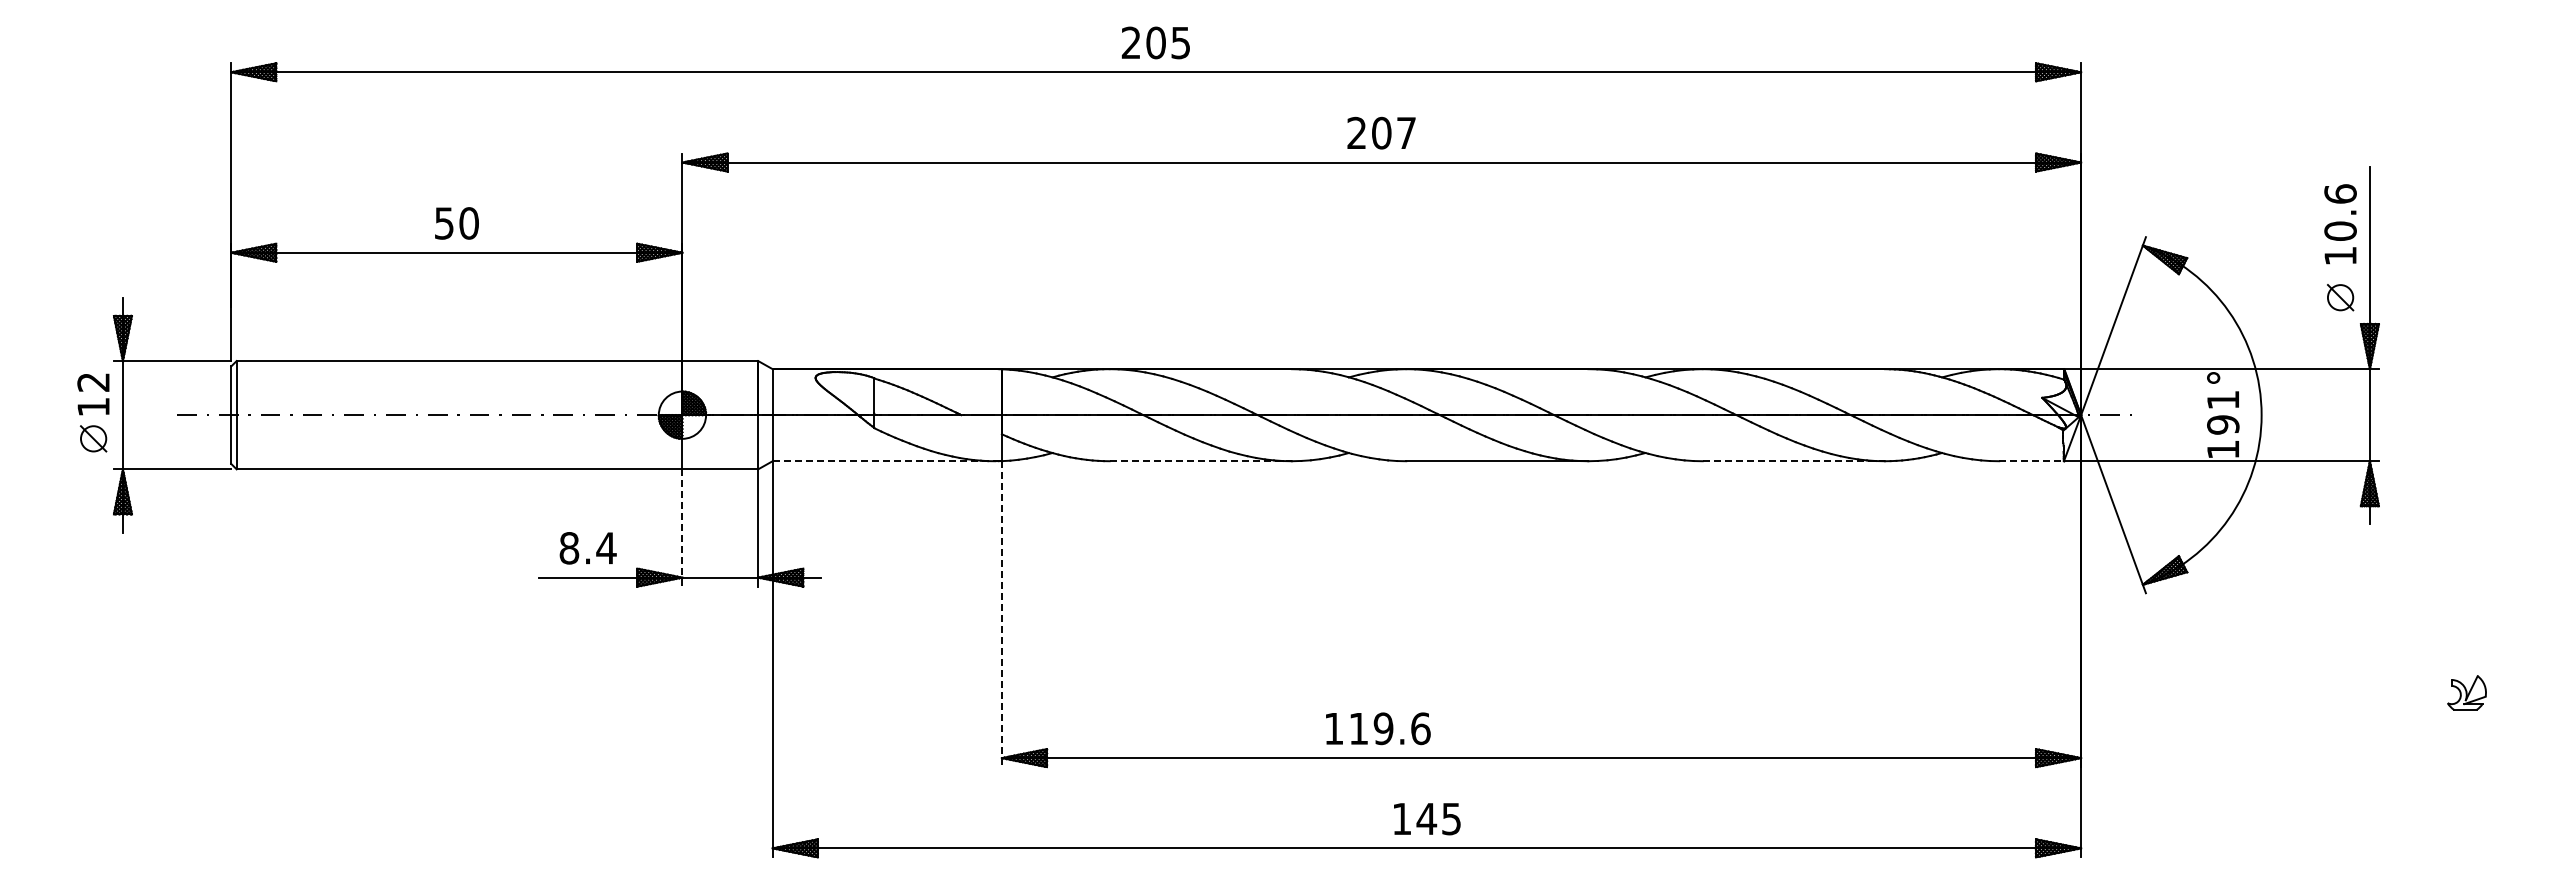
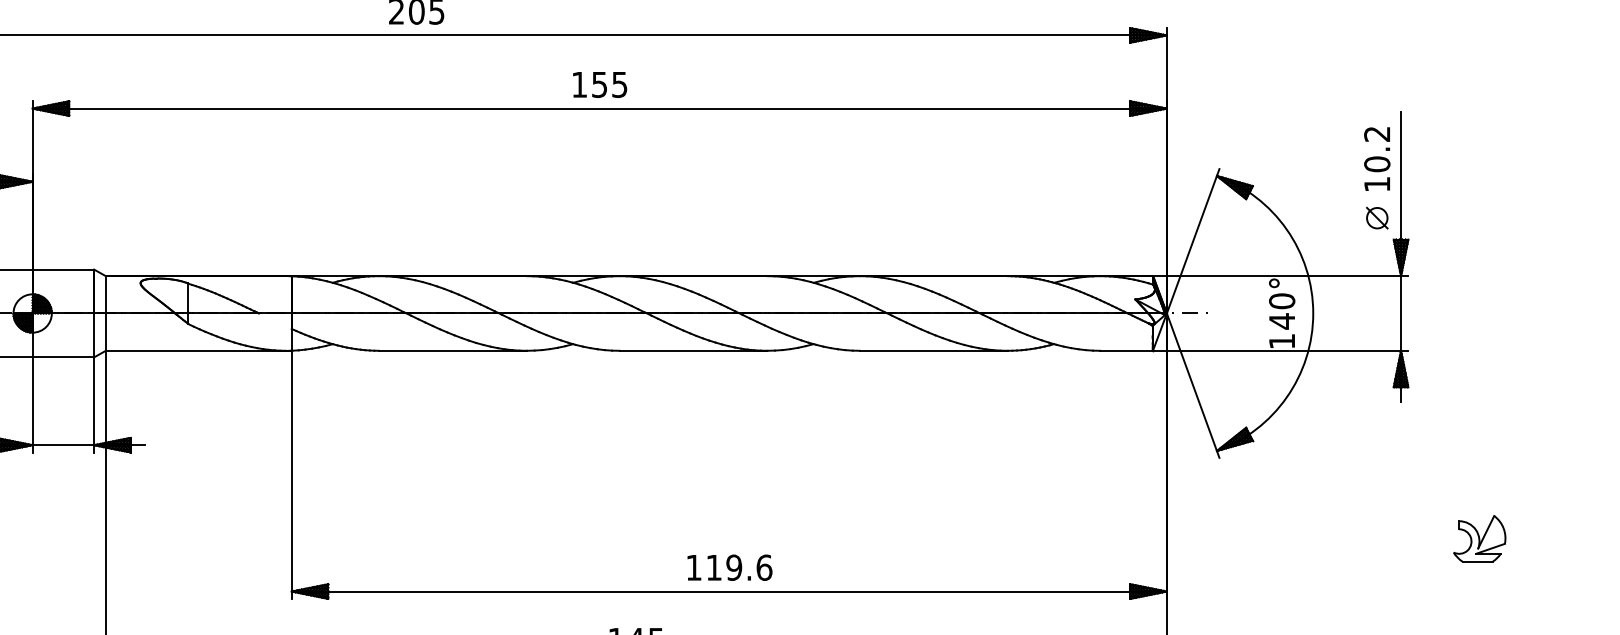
text: (1381, 132) -> (599, 84), 207 -> 155
text: (2340, 193) -> (1377, 133), 10.6 -> 10.2
text: (2223, 412) -> (1282, 311), 191° -> 140°
line: (884, 461) -> (196, 351), dashed -> solid
line: (1201, 461) -> (453, 351), dashed -> solid
line: (1794, 461) -> (934, 351), dashed -> solid
line: (2032, 461) -> (1127, 351), dashed -> solid
line: (682, 528) -> (32, 405), dashed -> solid
line: (1001, 614) -> (291, 475), dashed -> solid
part: (2466, 692) -> (1479, 538), size x1.67
text: (1378, 728) -> (730, 567), moved

